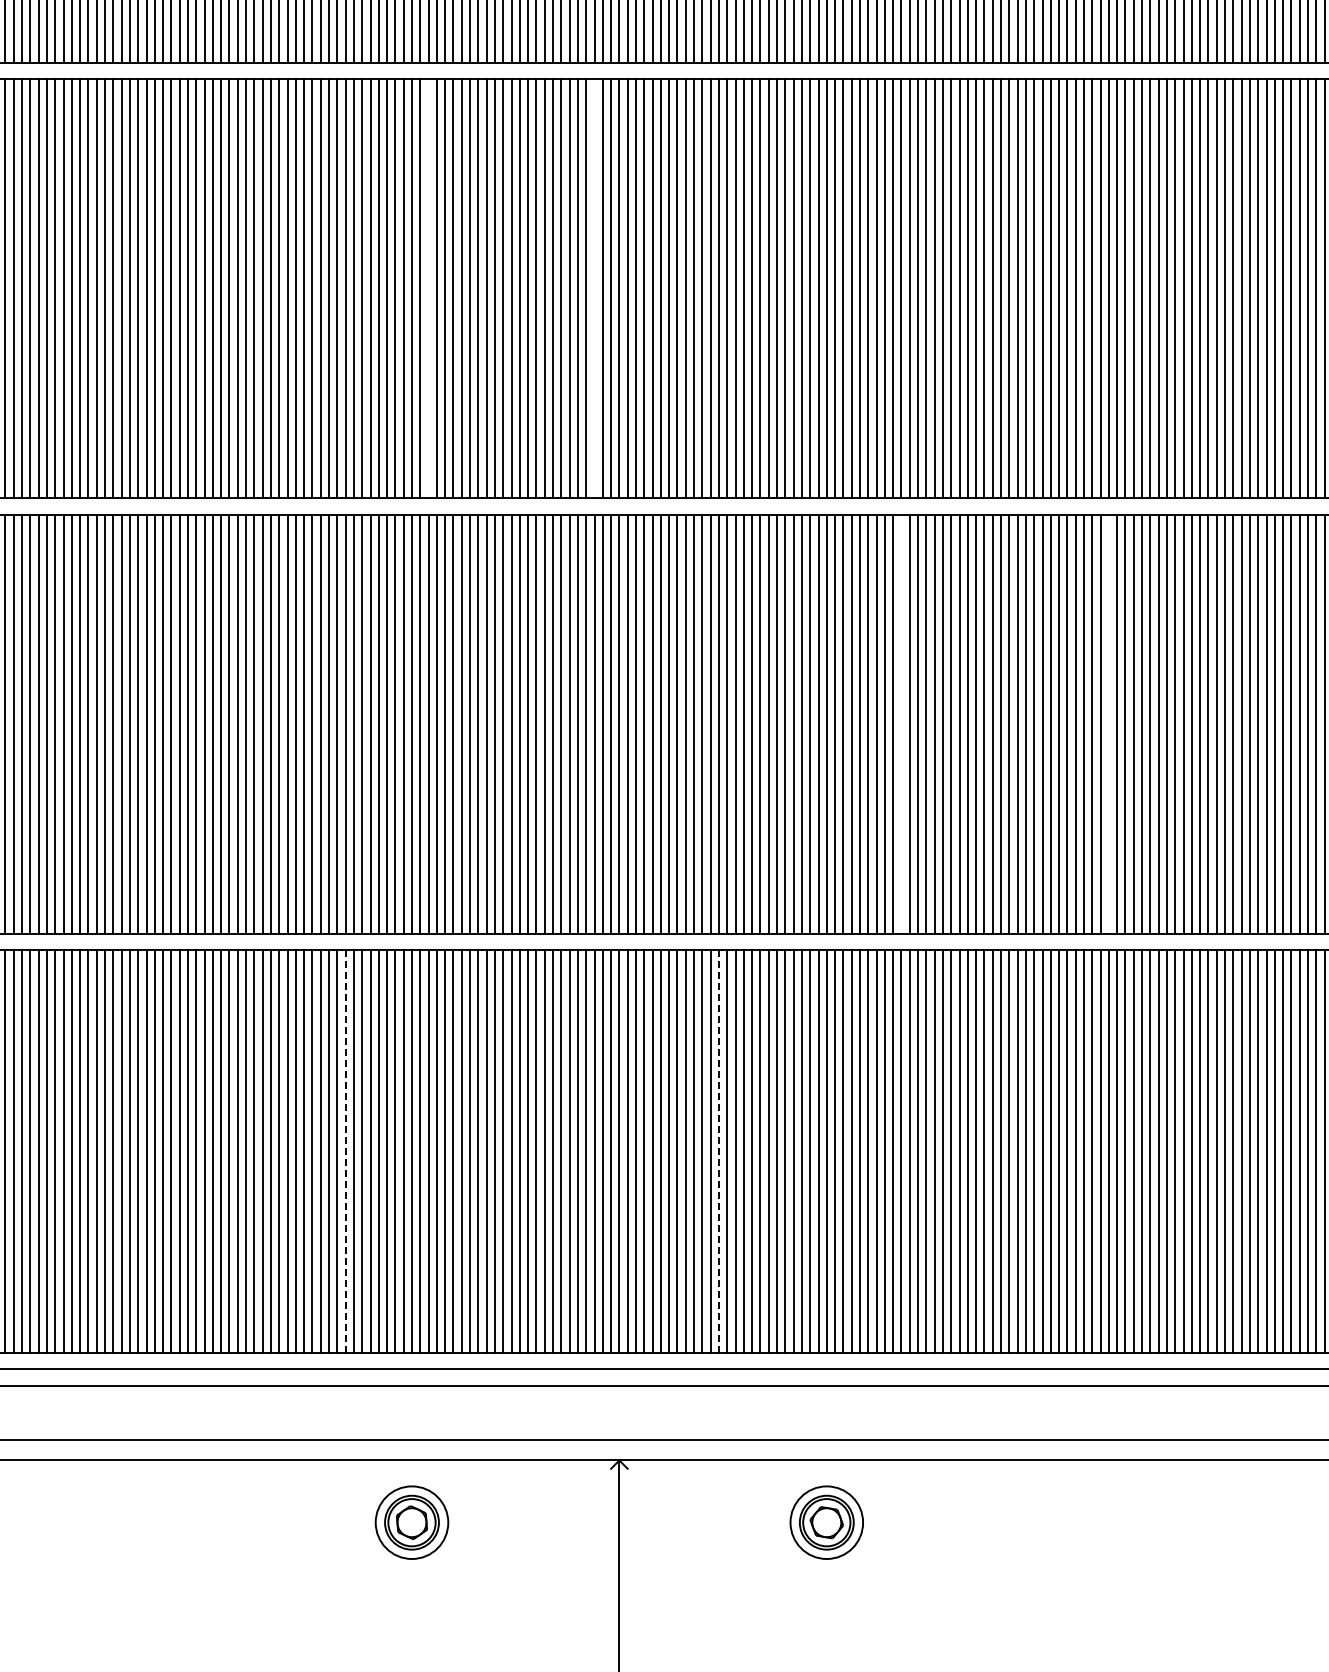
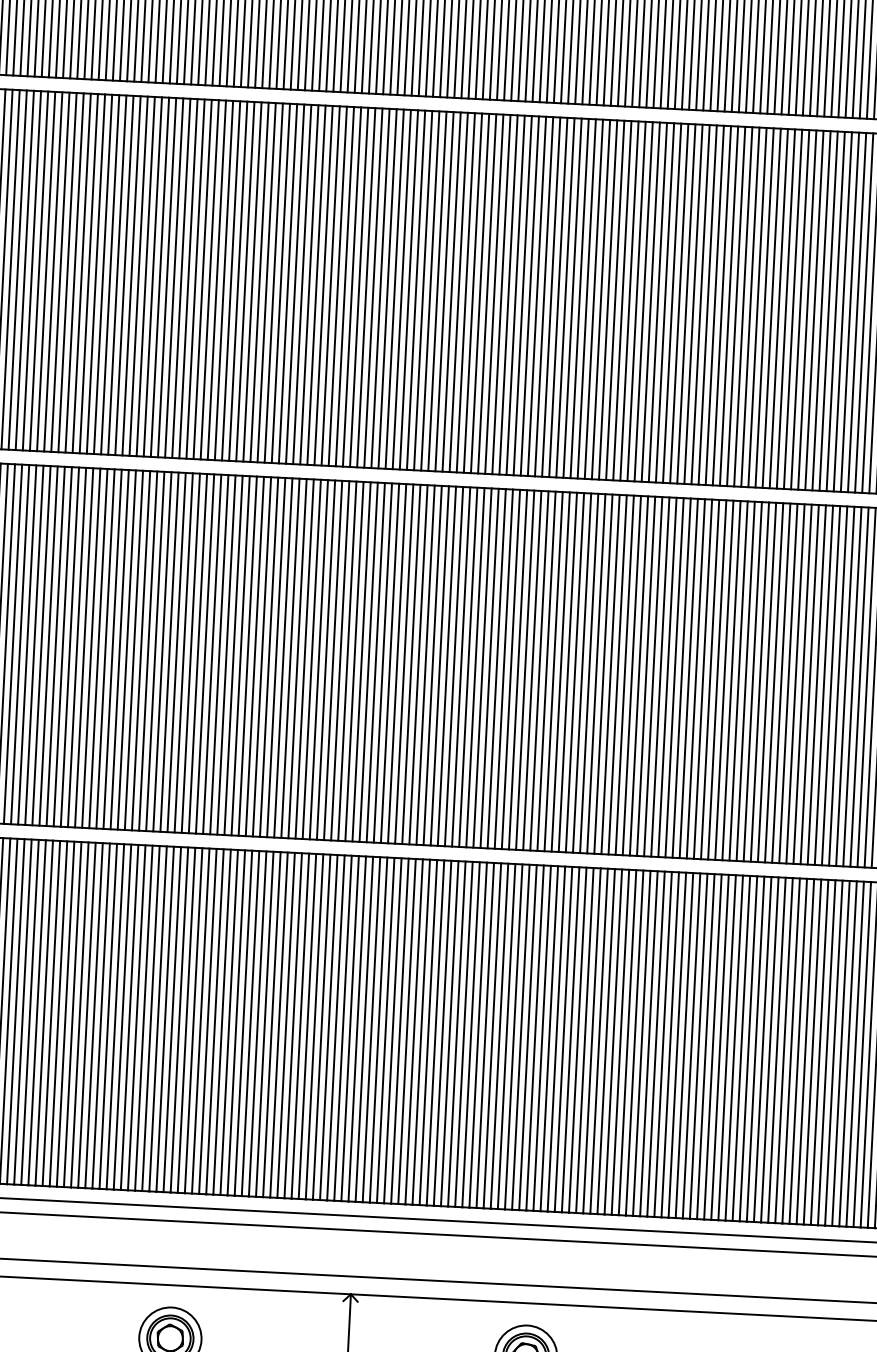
line: (428, 288) -> (238, 281), added
line: (594, 288) -> (380, 288), added
line: (901, 723) -> (624, 674), added
line: (1108, 723) -> (802, 683), added
line: (718, 1150) -> (449, 1032), dashed -> solid
line: (345, 1151) -> (129, 1017), dashed -> solid

